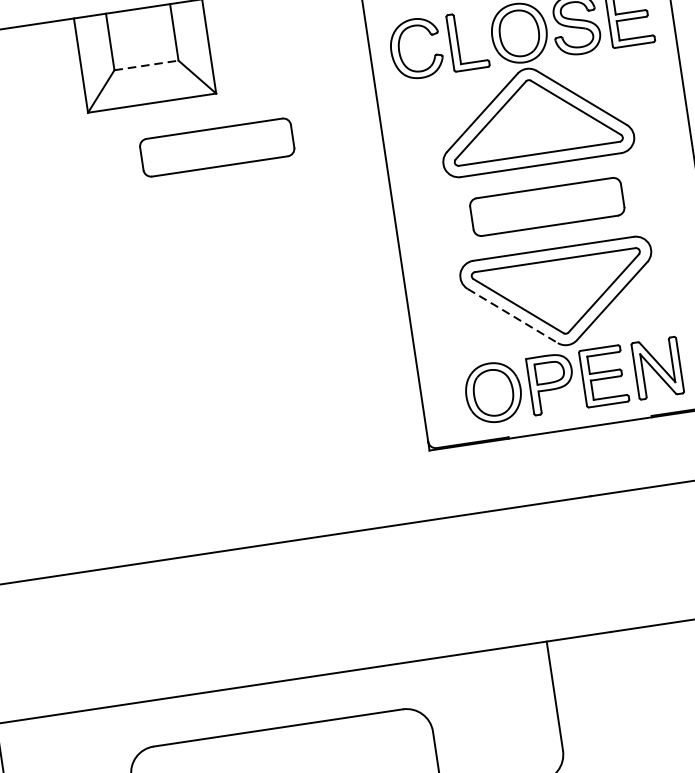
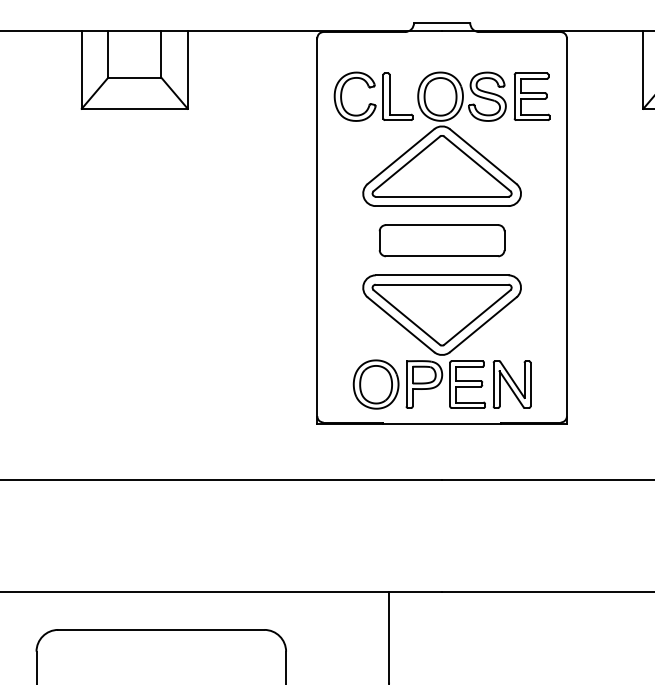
line: (146, 65) -> (134, 77), dashed -> solid
part: (216, 147) -> (181, 152), removed
line: (513, 316) -> (401, 325), dashed -> solid

